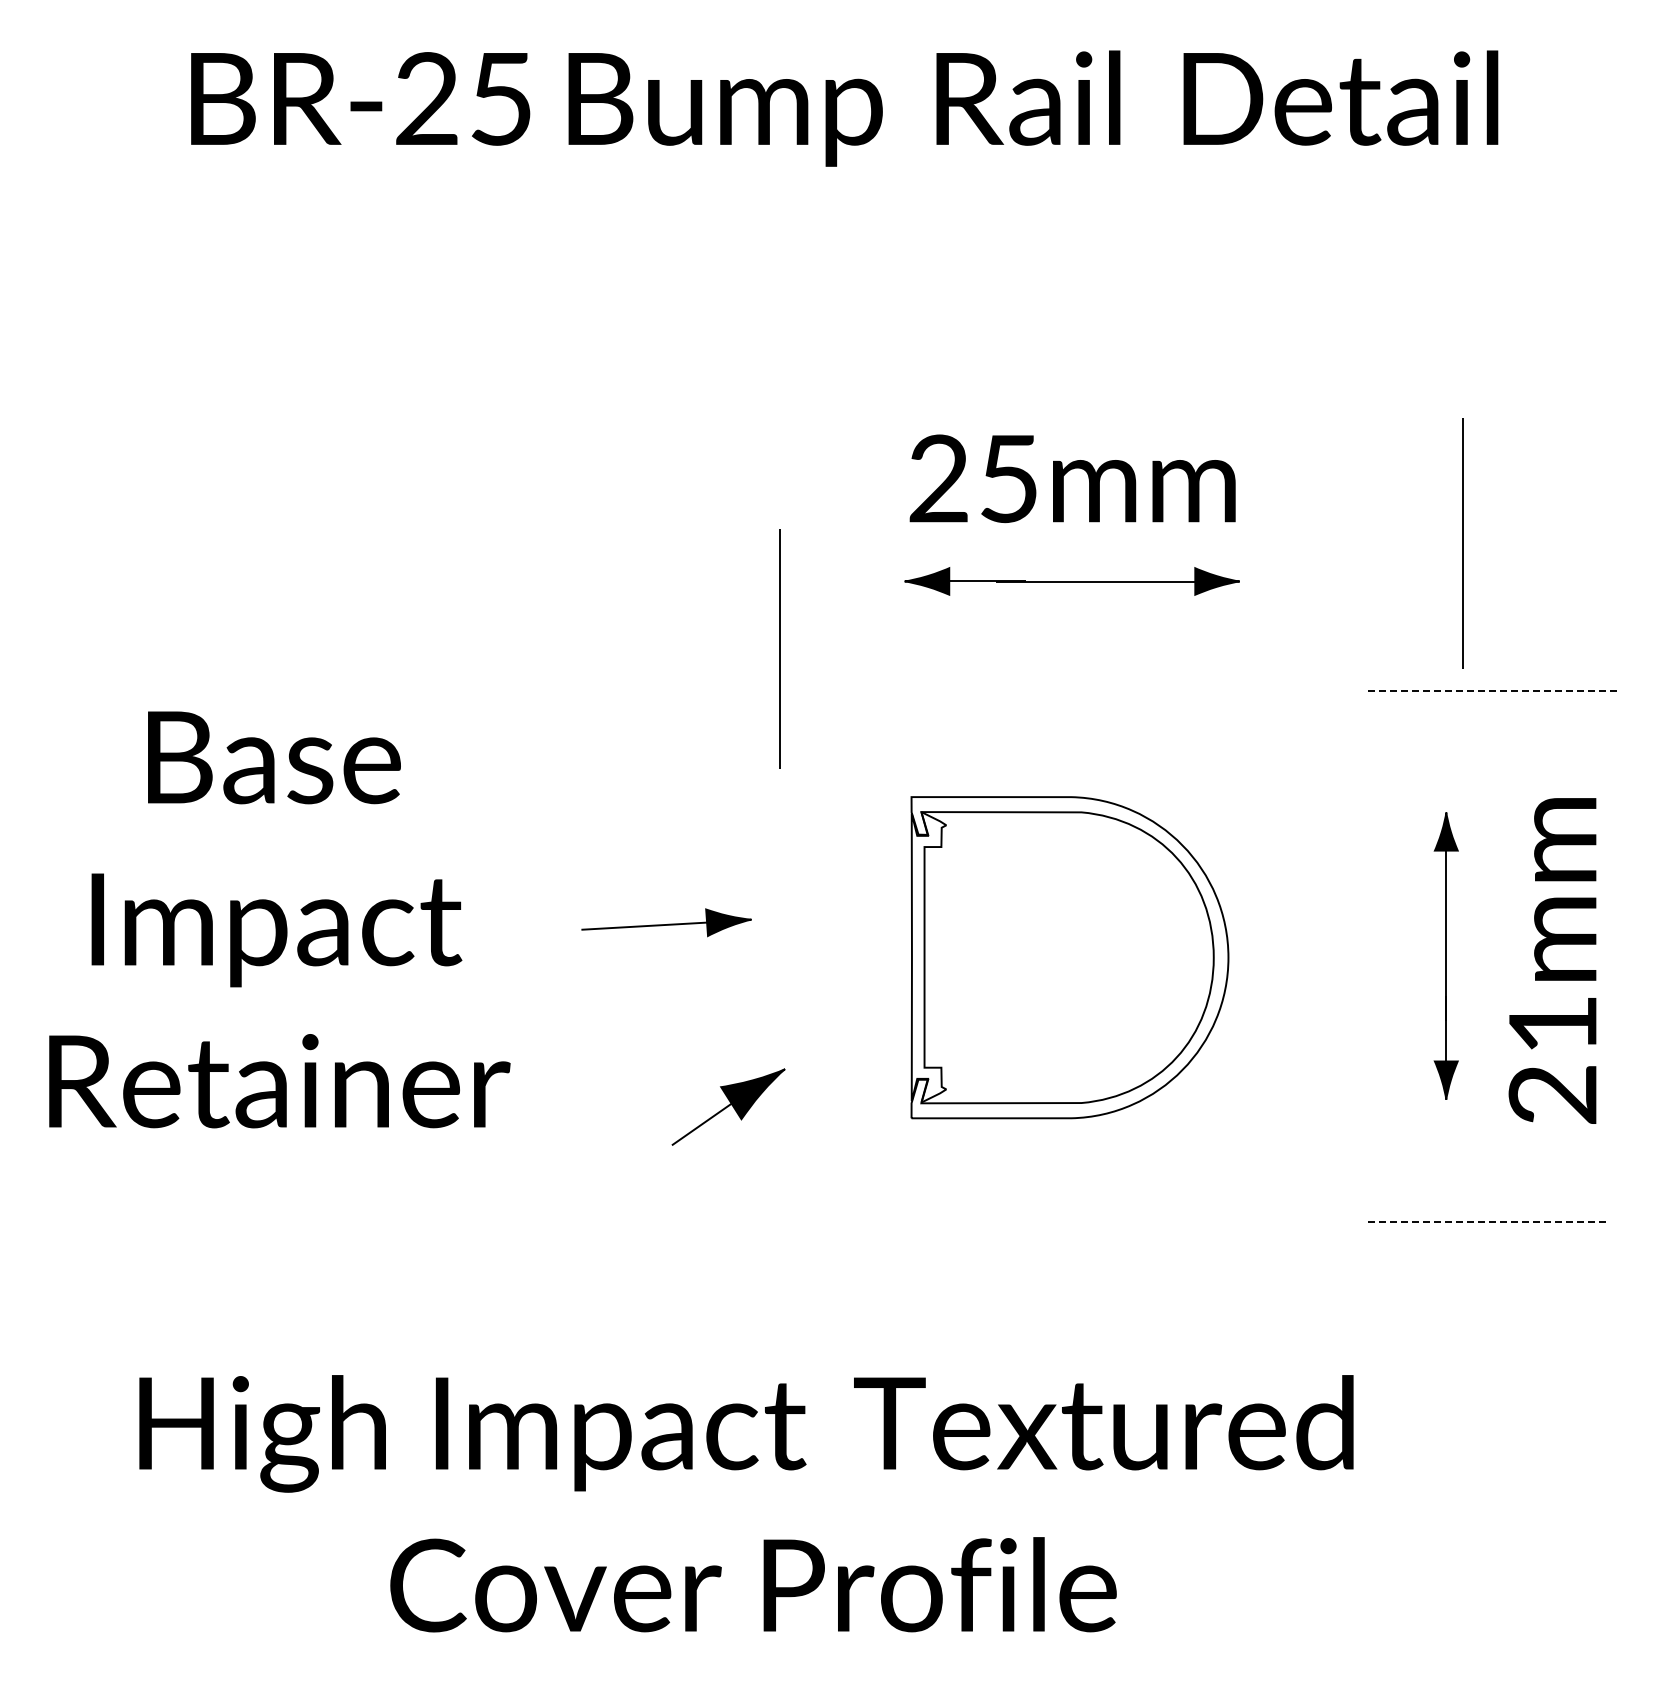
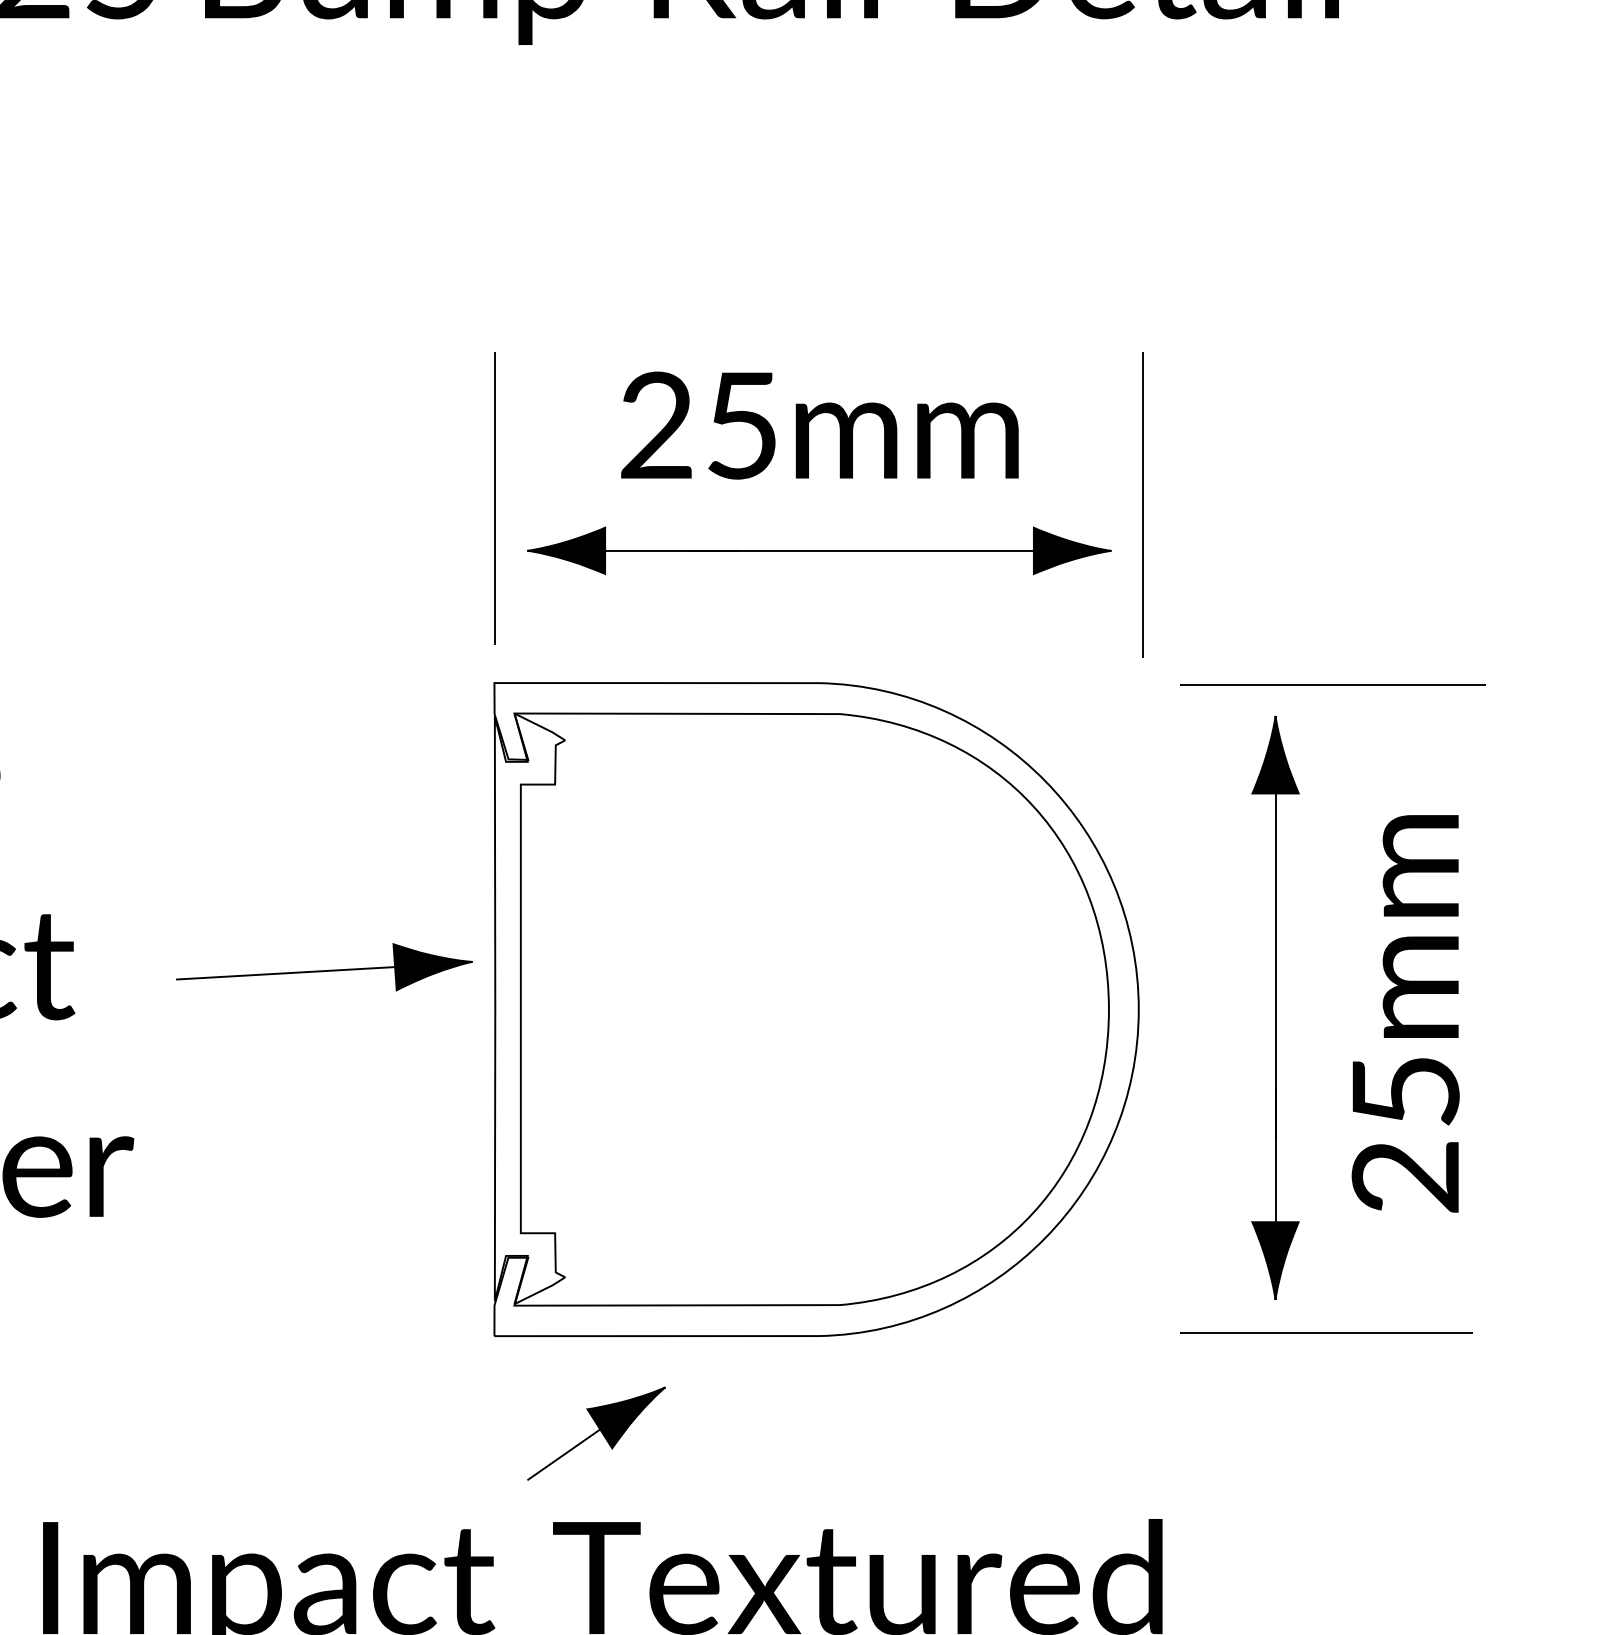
line: (1462, 543) -> (1141, 504), moved
part: (1071, 581) -> (818, 550), size x1.43
line: (779, 648) -> (493, 497), moved
line: (1494, 691) -> (1334, 685), dashed -> solid
part: (666, 922) -> (324, 966), size x1.43
part: (1446, 955) -> (1275, 1007), size x1.67
part: (1069, 957) -> (815, 1009), size x1.67
text: (1553, 1024) -> (1406, 1091), 21mm -> 25mm
part: (728, 1106) -> (596, 1432), moved
line: (1488, 1222) -> (1327, 1332), dashed -> solid

